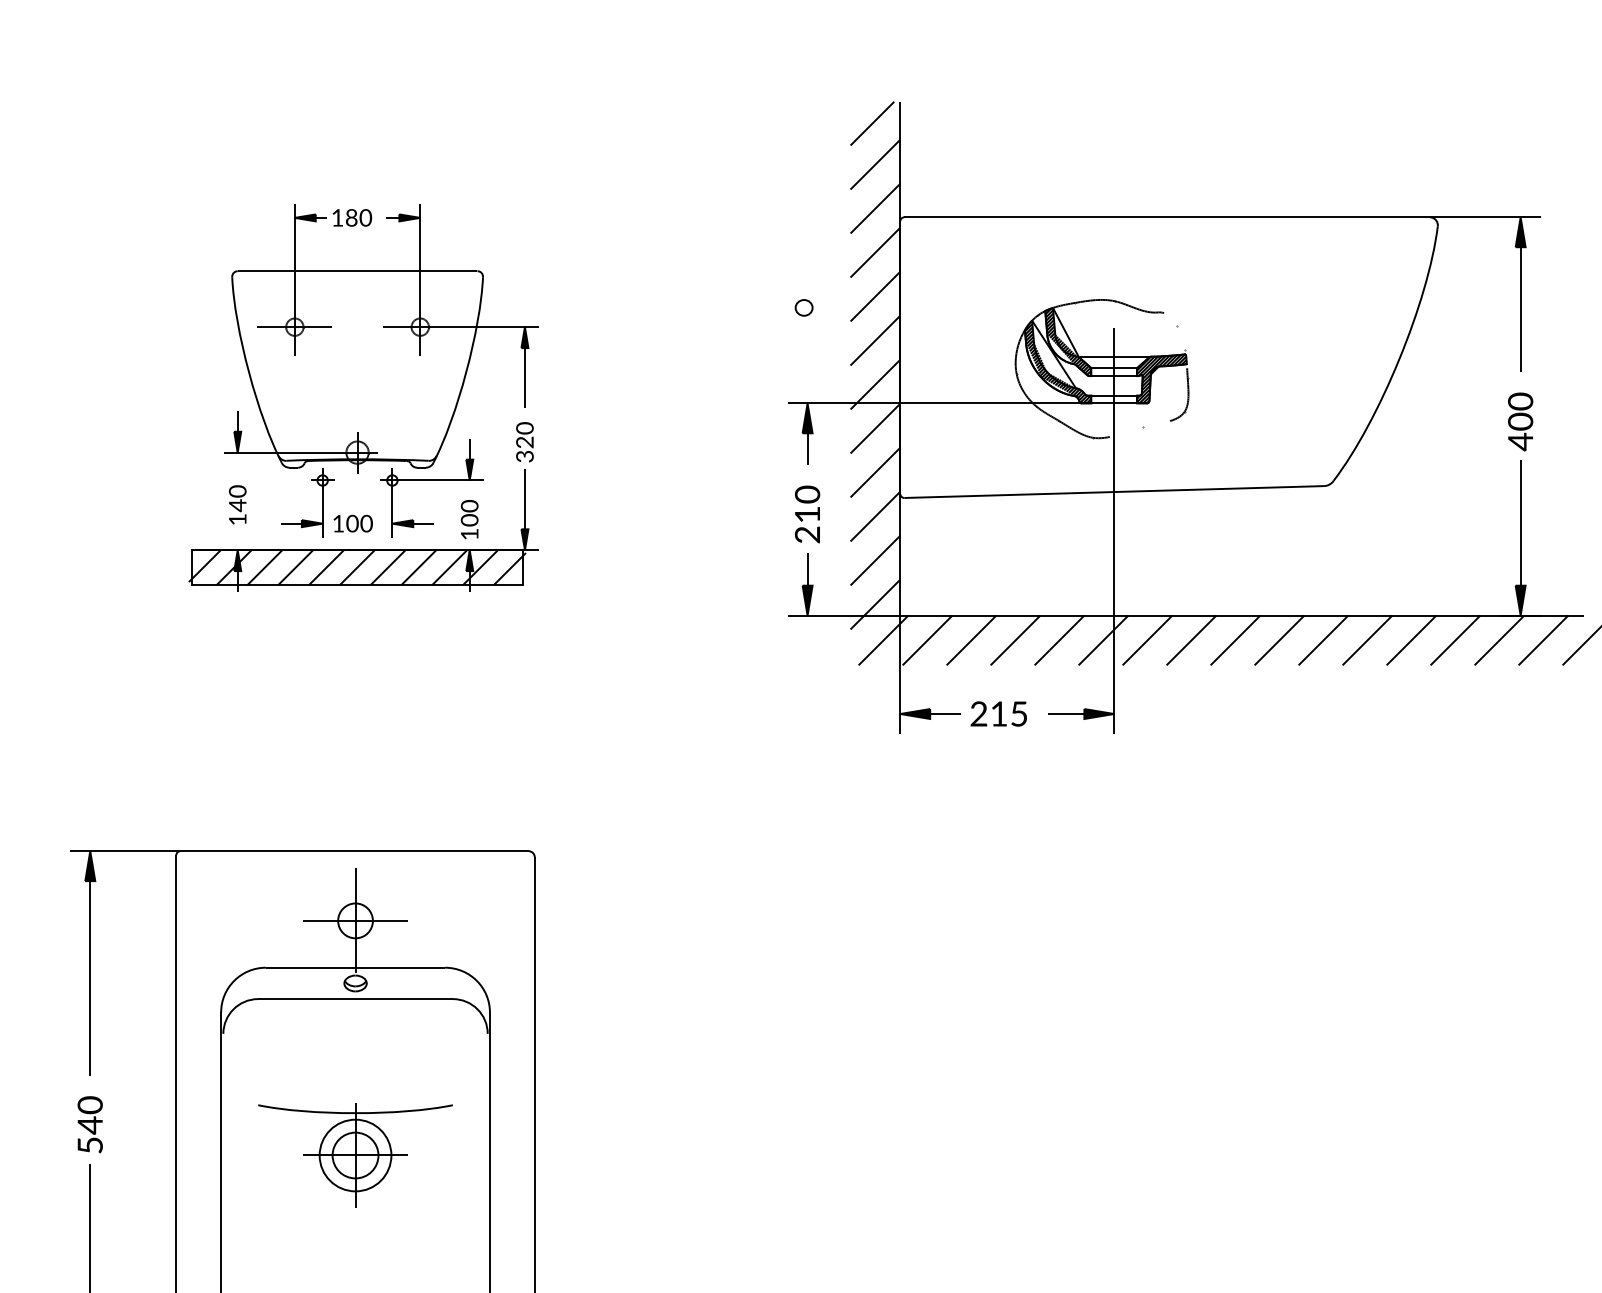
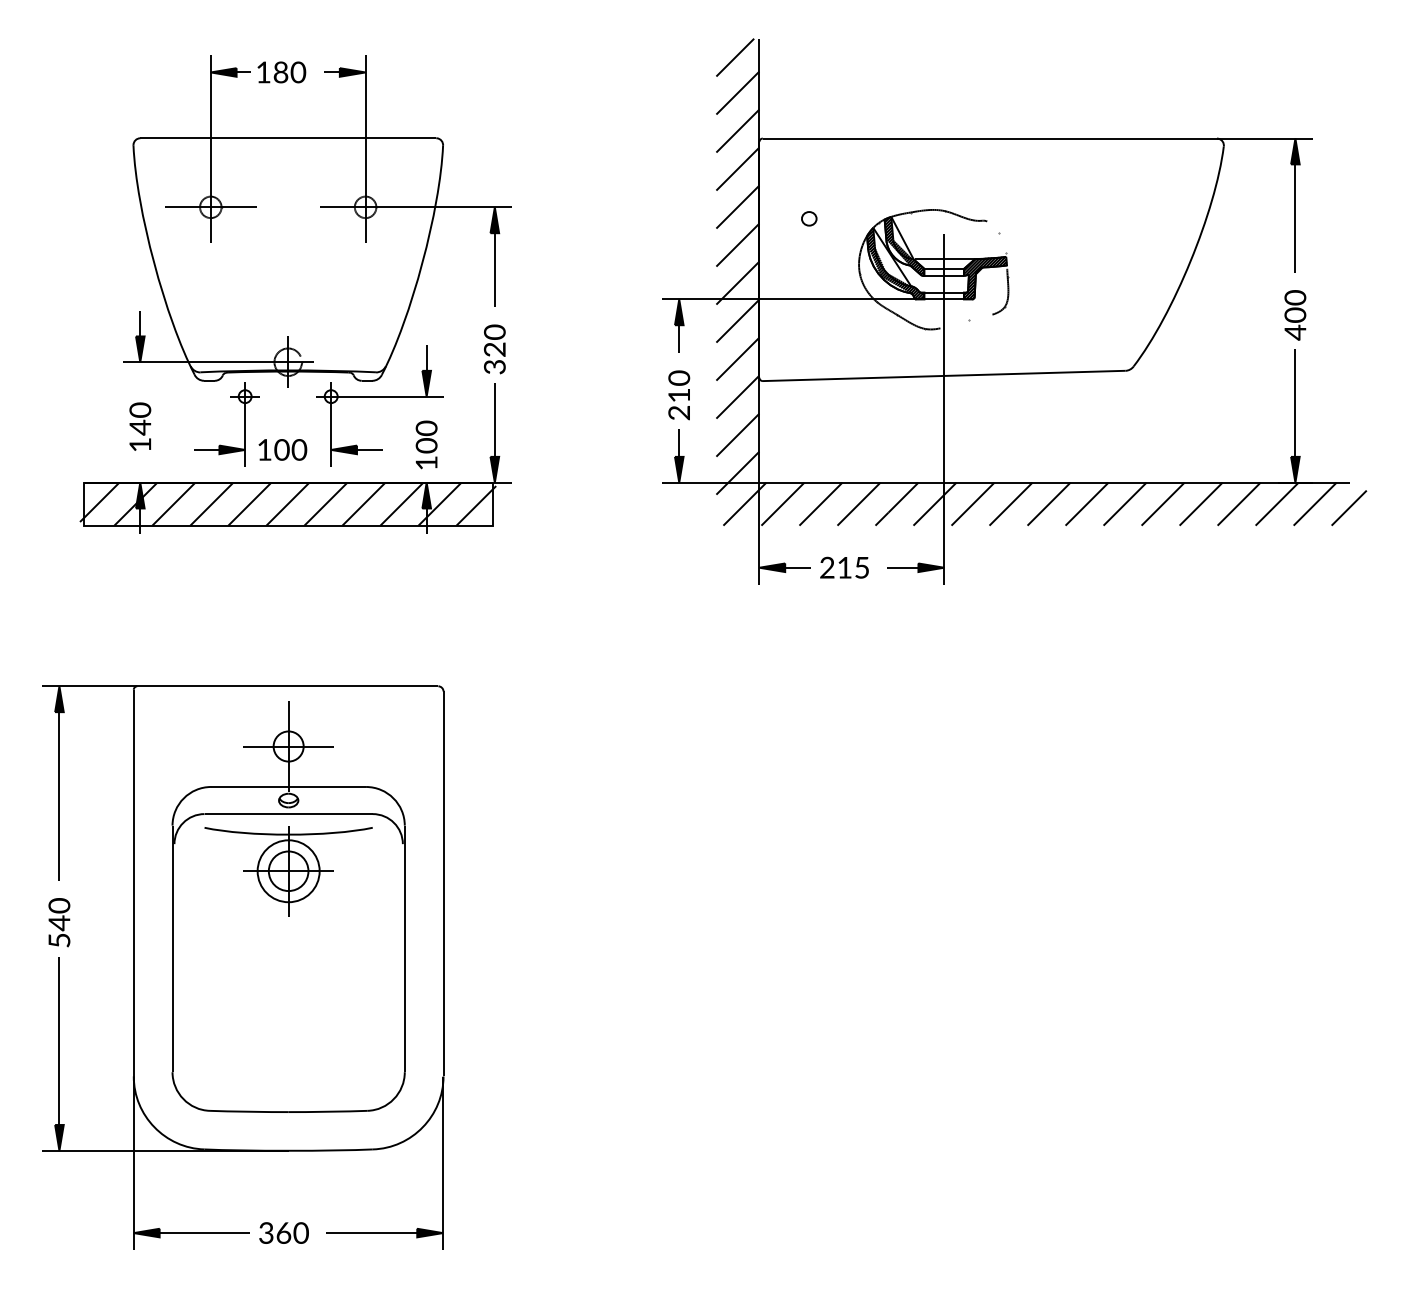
part: (804, 307) -> (809, 218), moved
part: (363, 397) -> (295, 294), size x1.43
part: (355, 1155) -> (288, 871), moved

